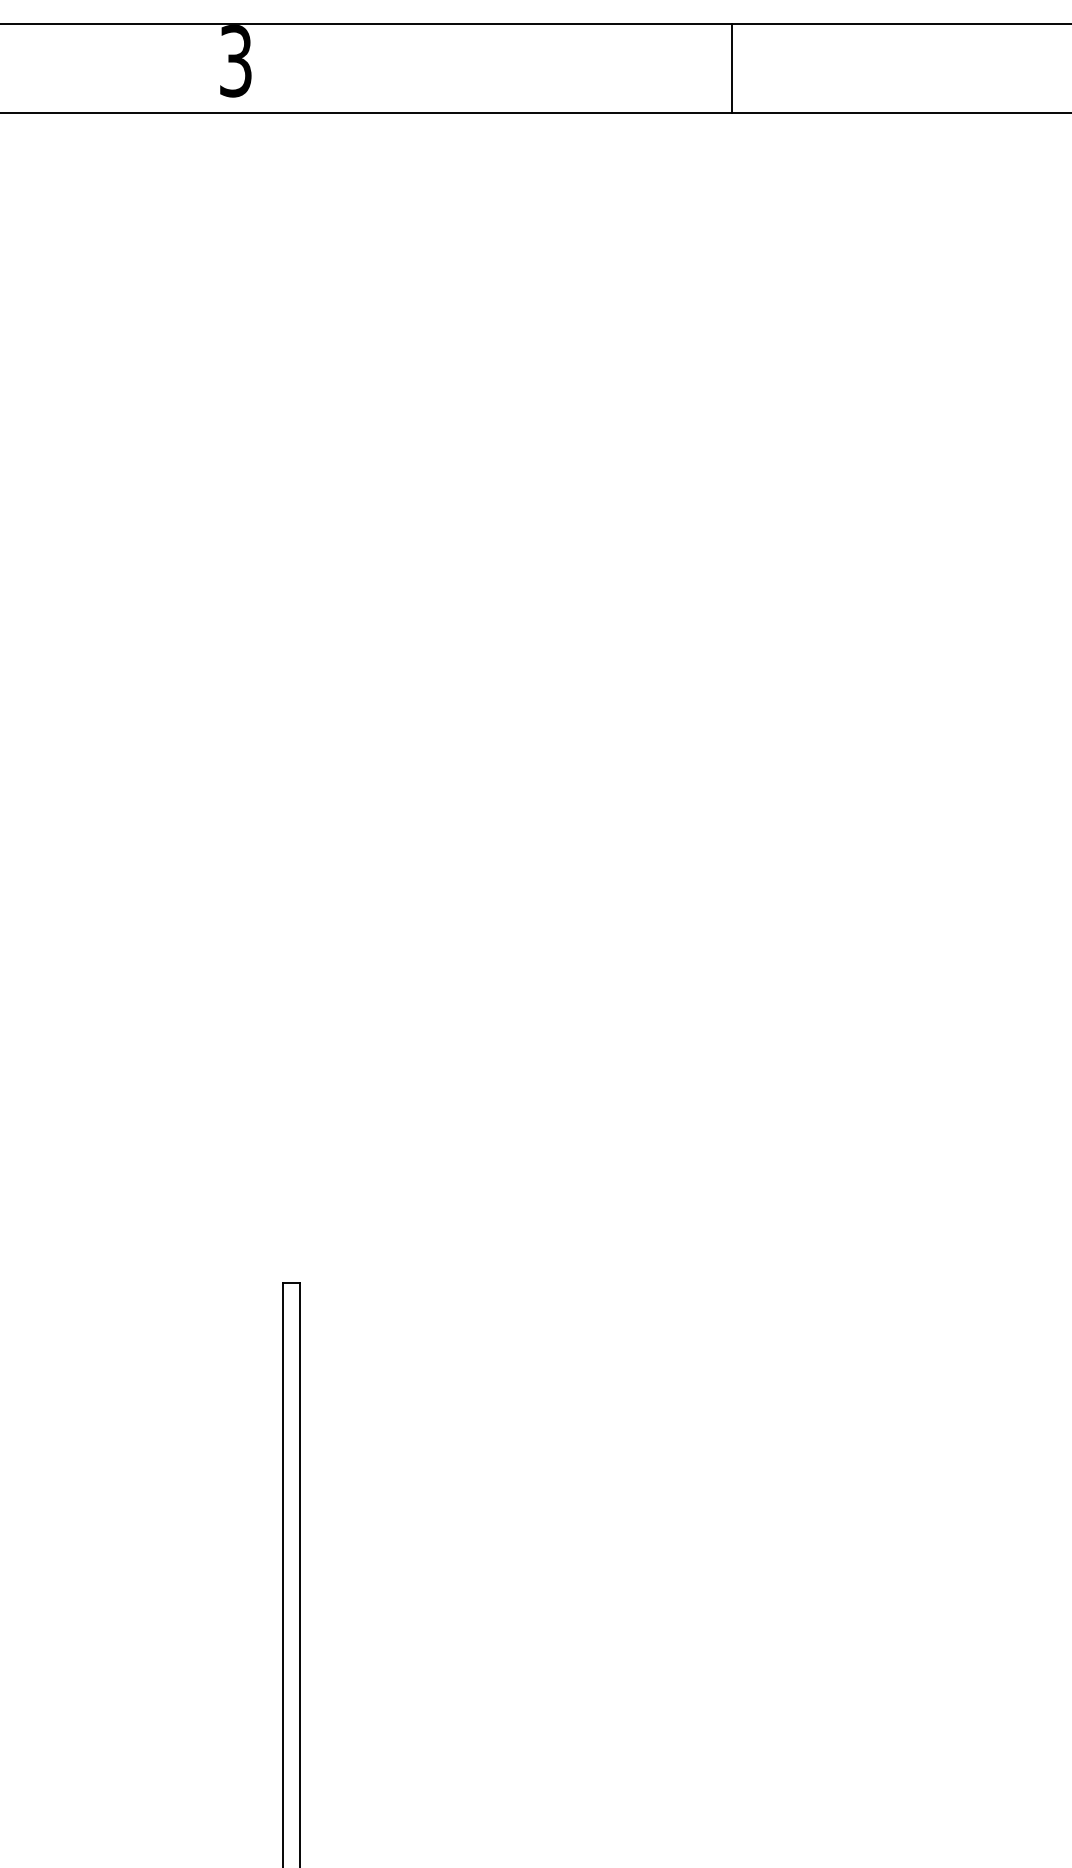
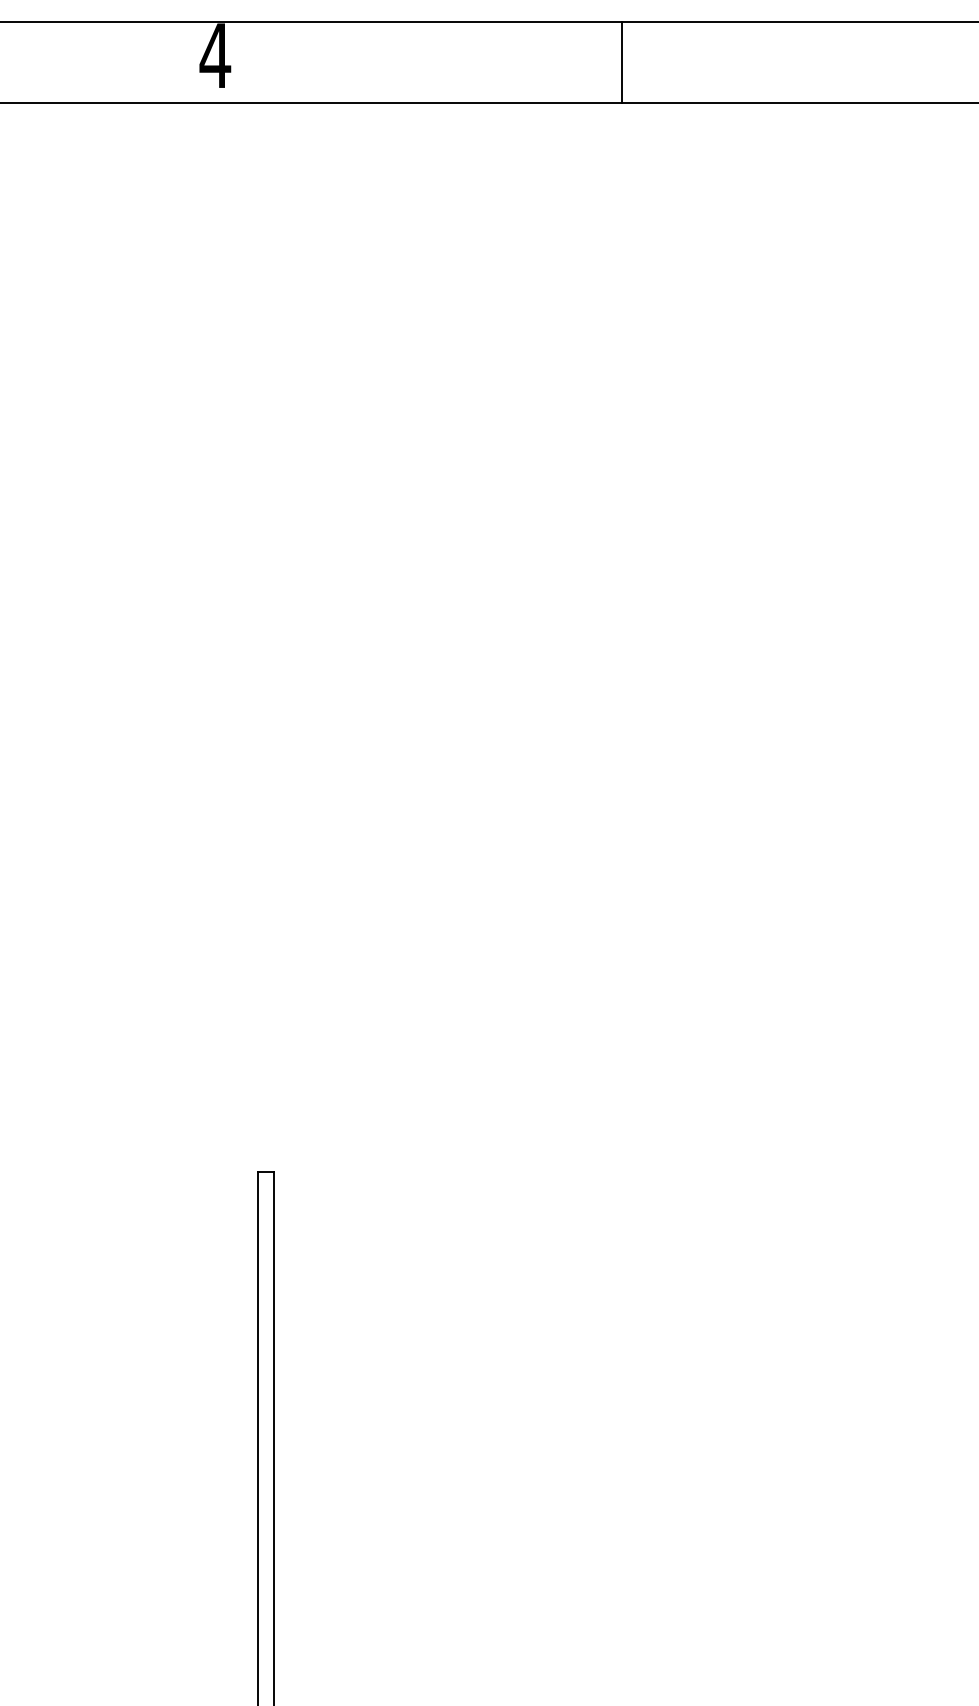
text: (235, 61) -> (215, 56), 3 -> 4
line: (731, 68) -> (622, 62), moved

